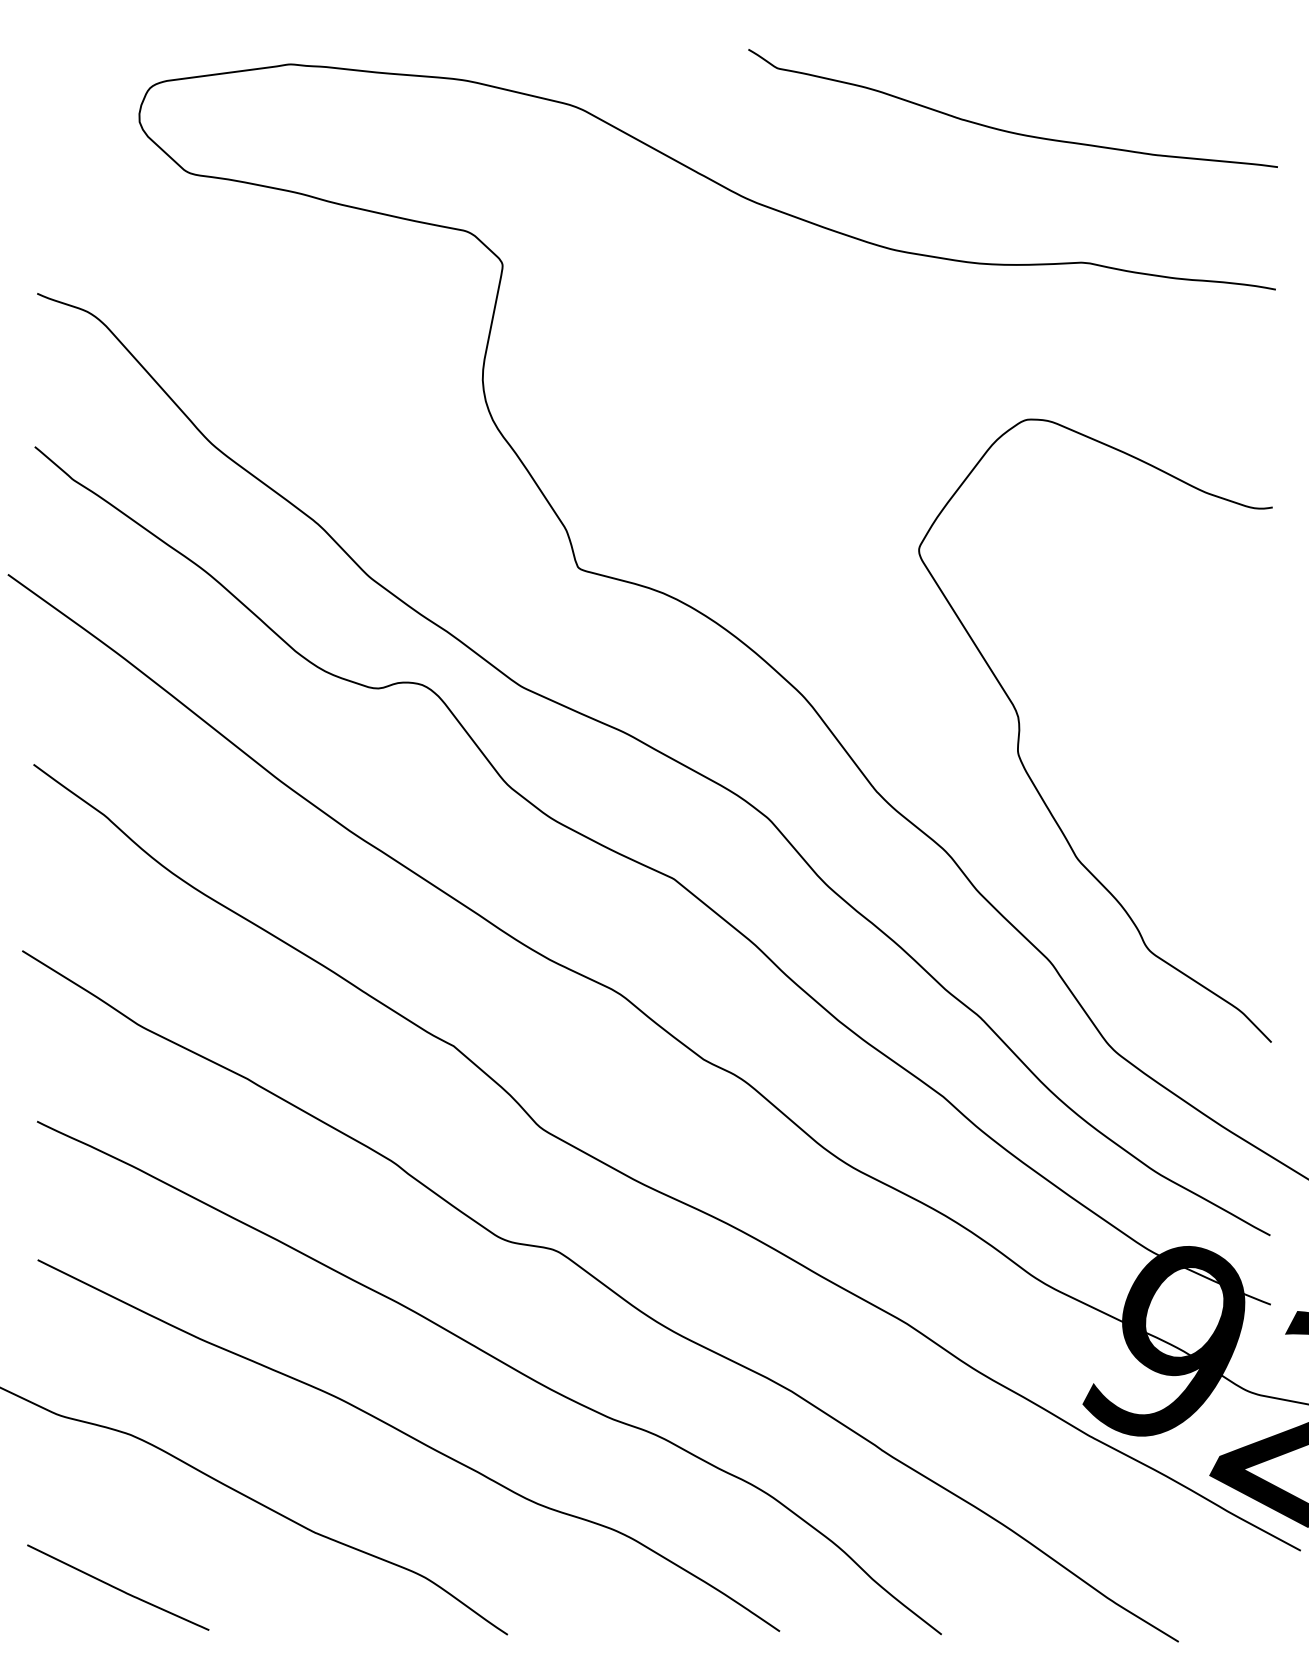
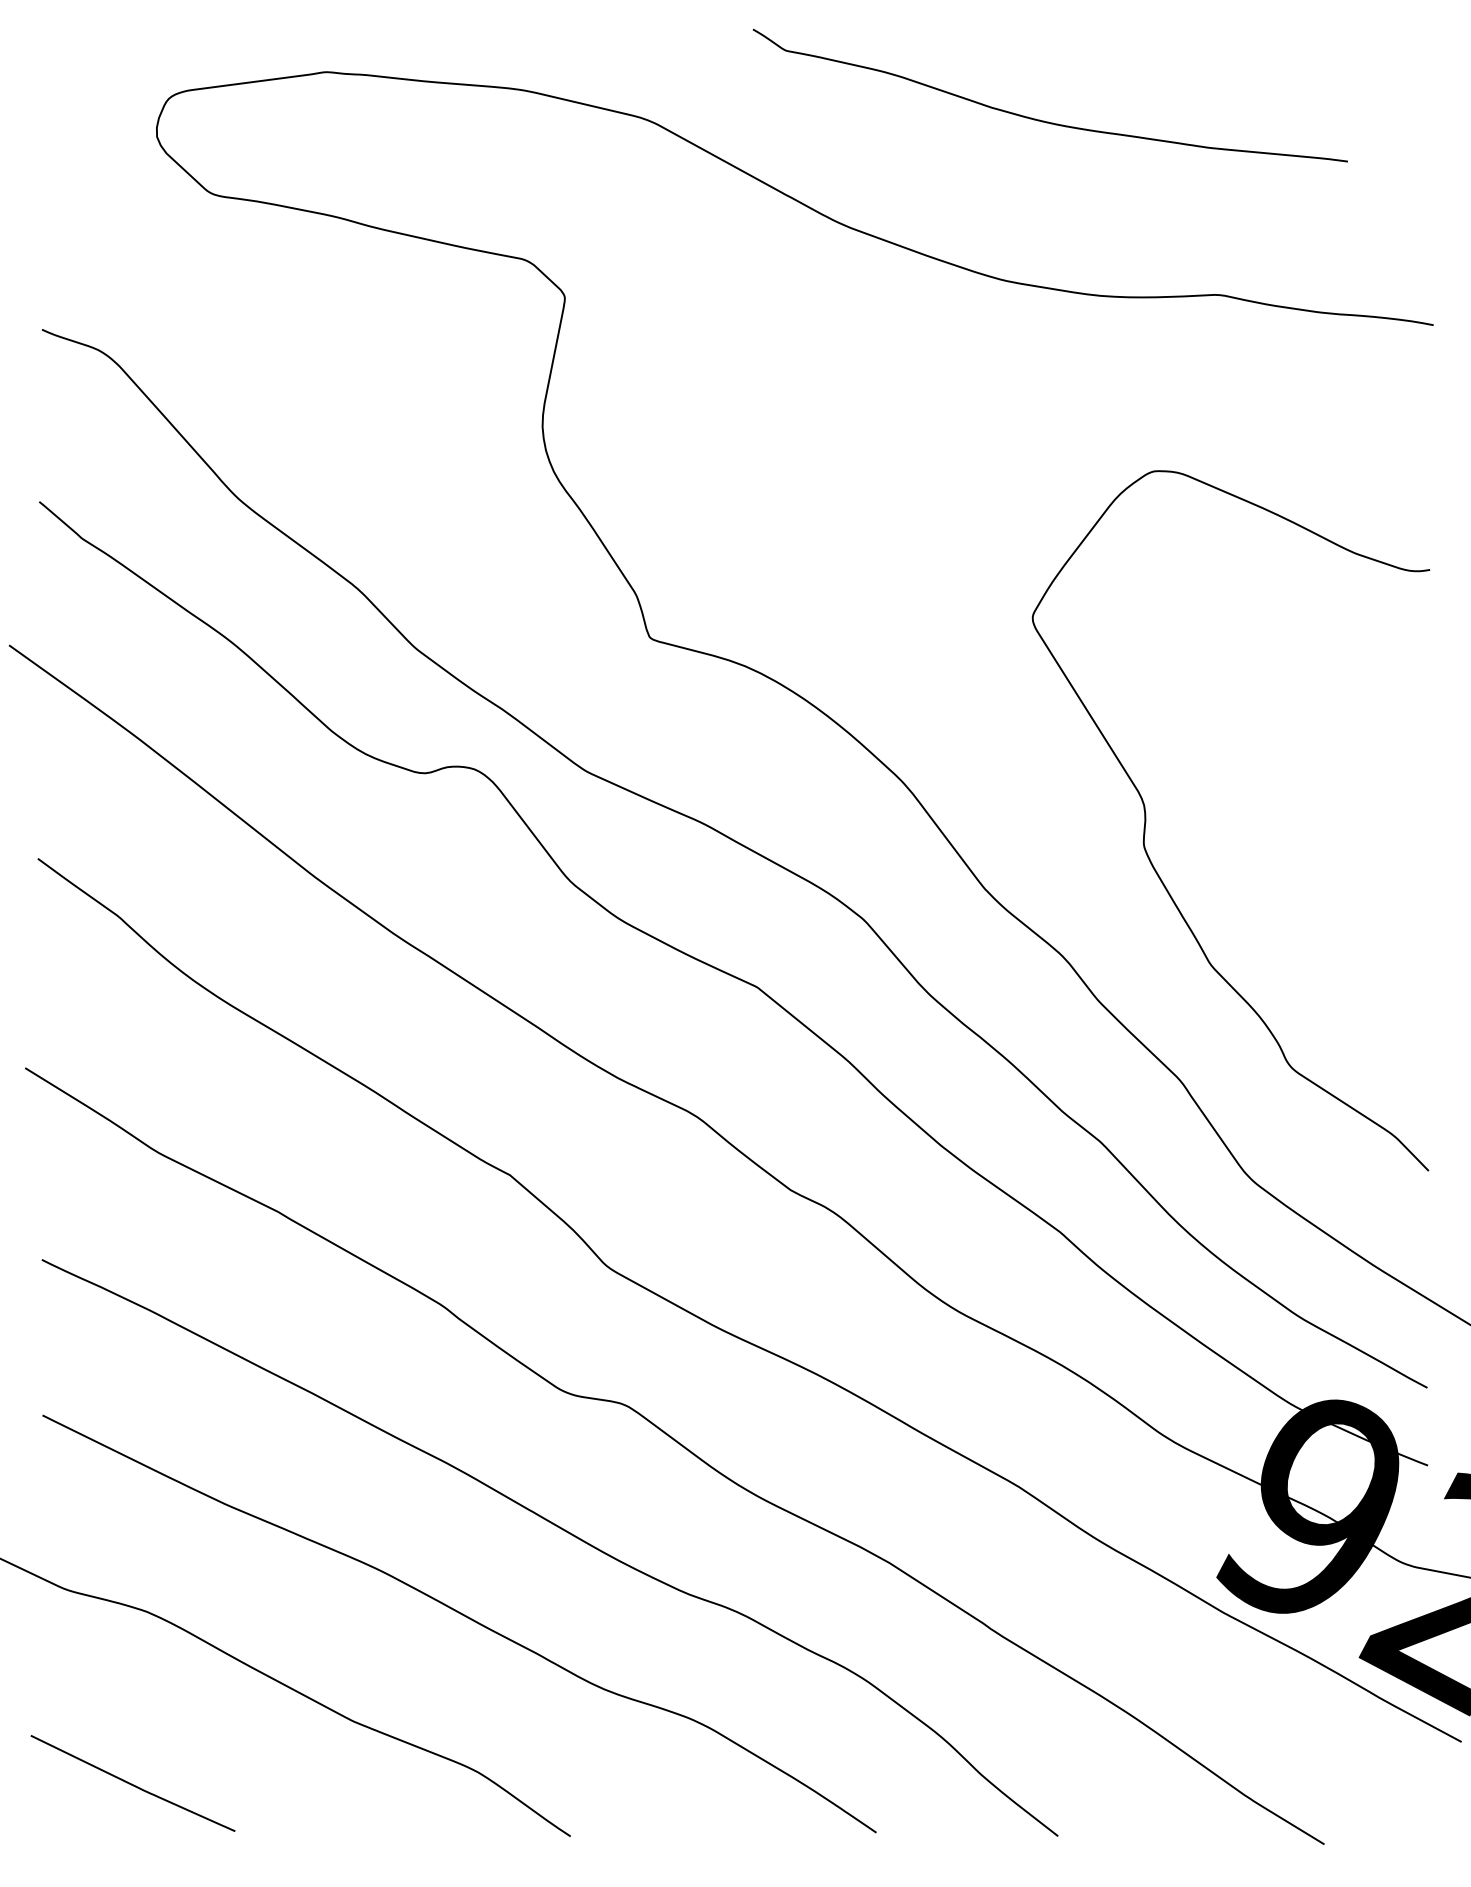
curve: (1007, 130) -> (1044, 120), moved

